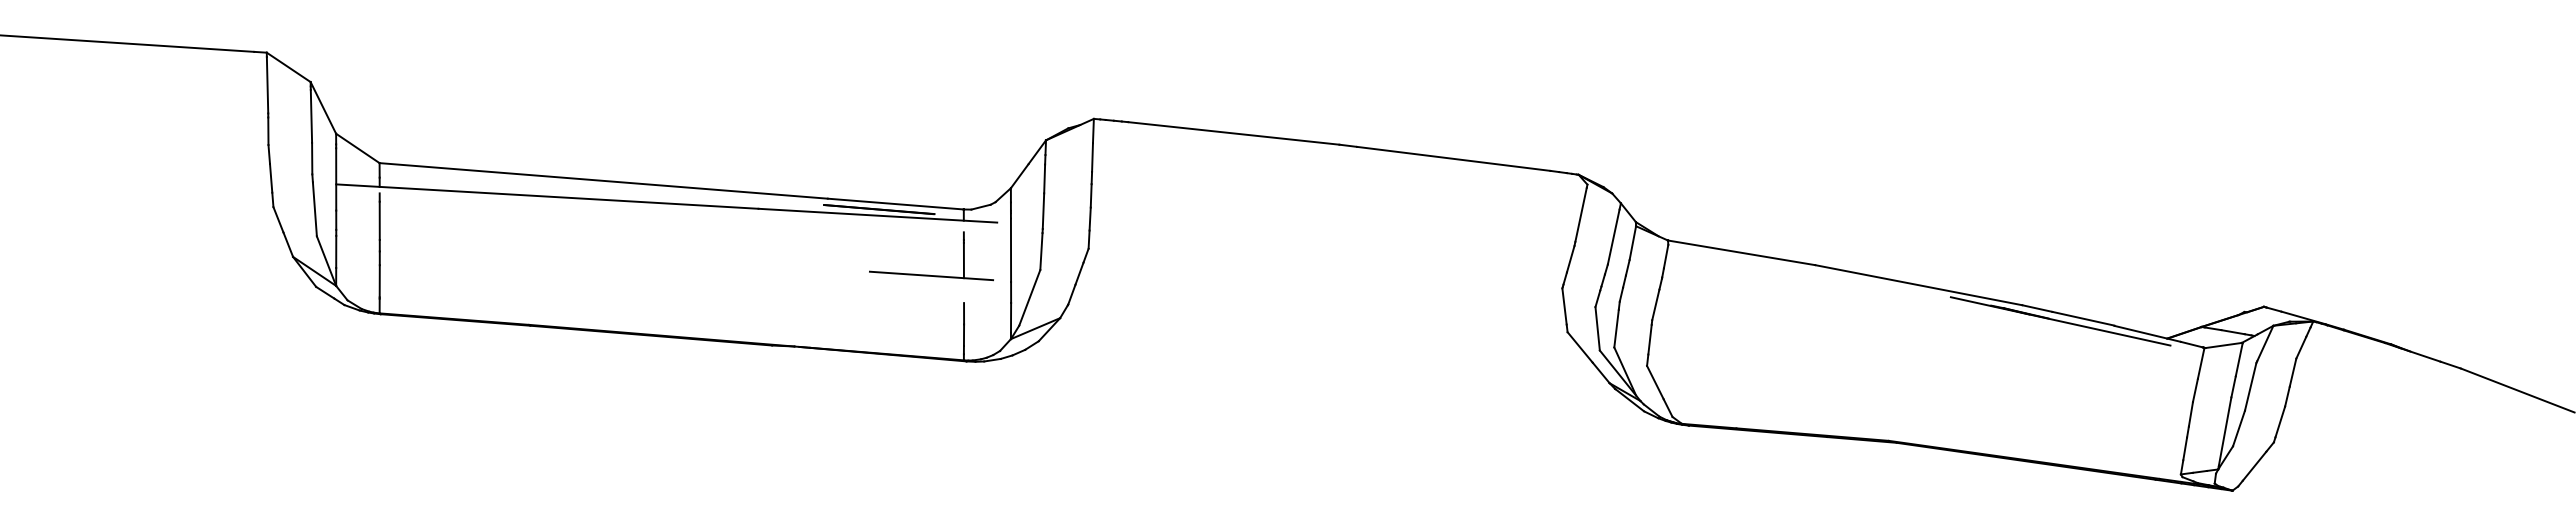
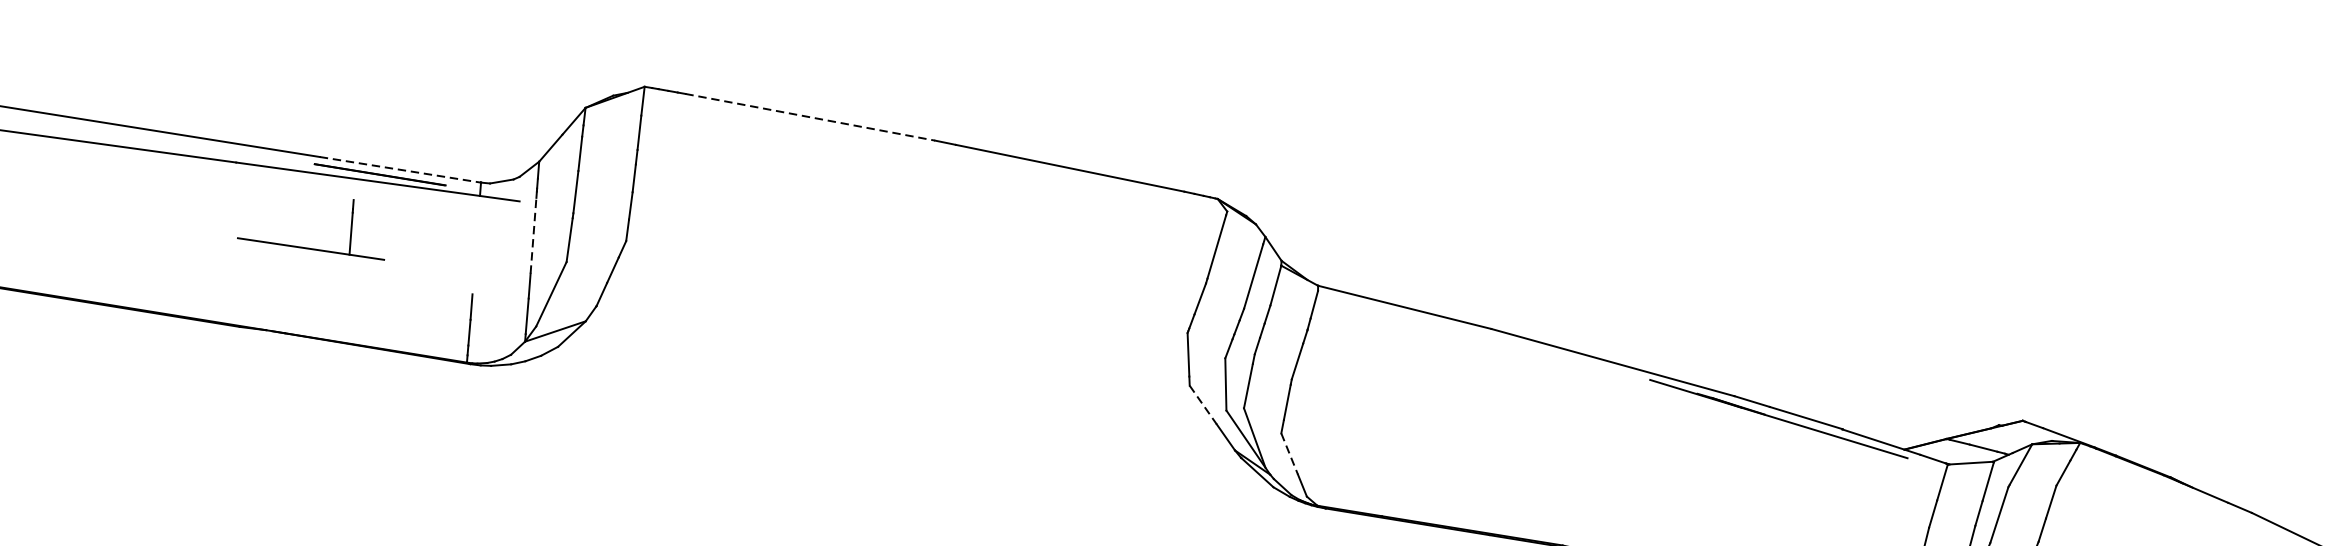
line: (1234, 133) -> (811, 117), solid -> dashed
line: (896, 204) -> (401, 170), solid -> dashed
line: (1011, 250) -> (534, 236), solid -> dashed
part: (929, 274) -> (308, 247), moved
line: (1580, 347) -> (1203, 405), solid -> dashed
line: (1655, 382) -> (1289, 453), solid -> dashed

